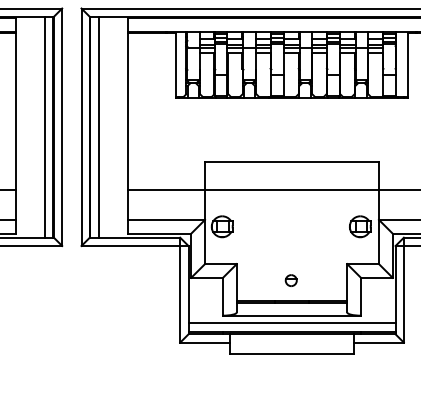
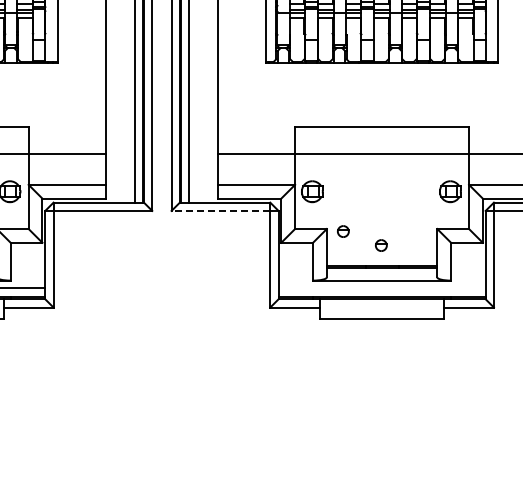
line: (130, 245) -> (220, 210), solid -> dashed
part: (253, 266) -> (343, 231), added
line: (291, 323) -> (381, 288), removed

